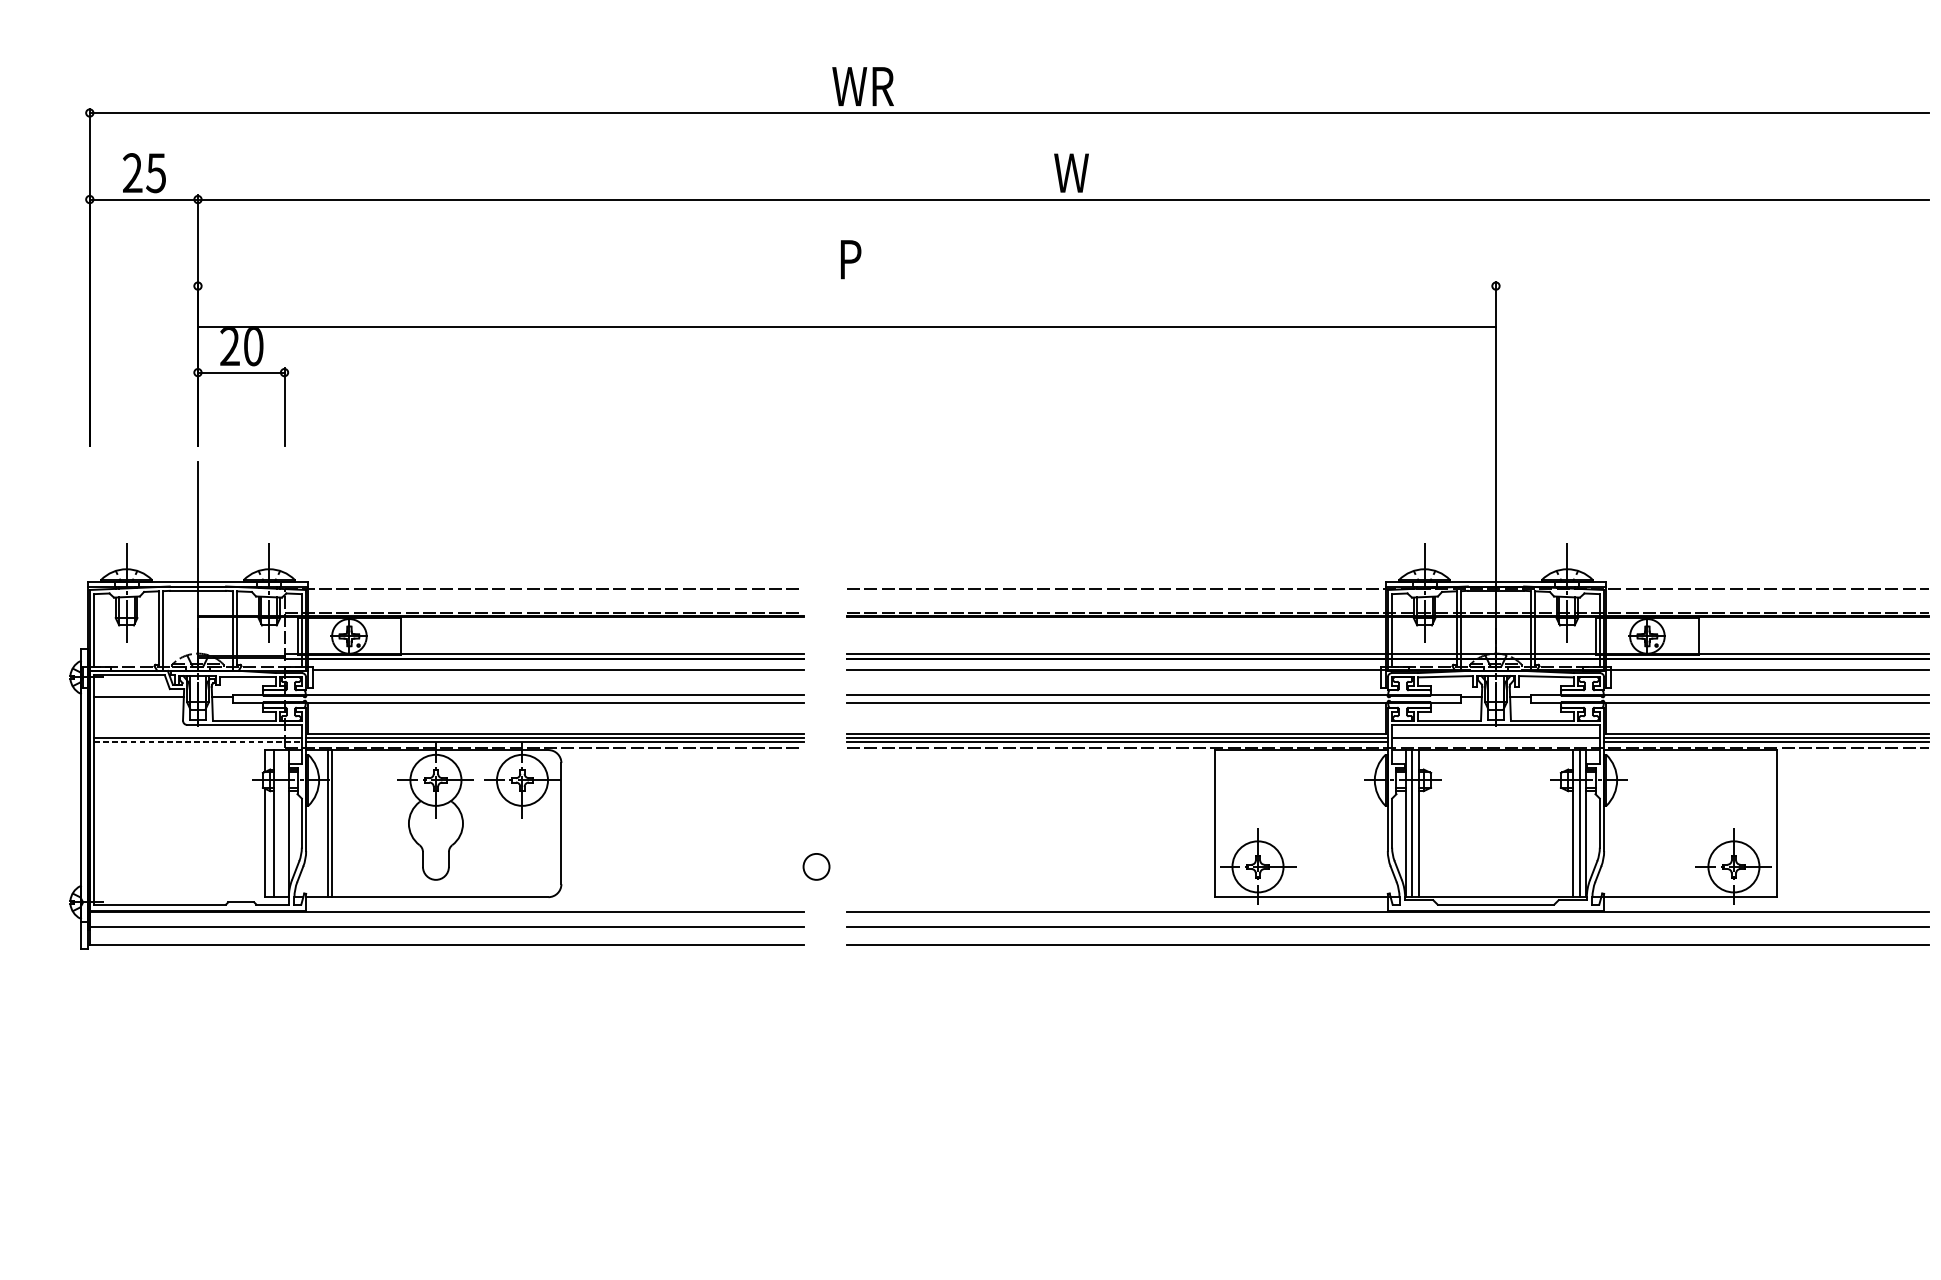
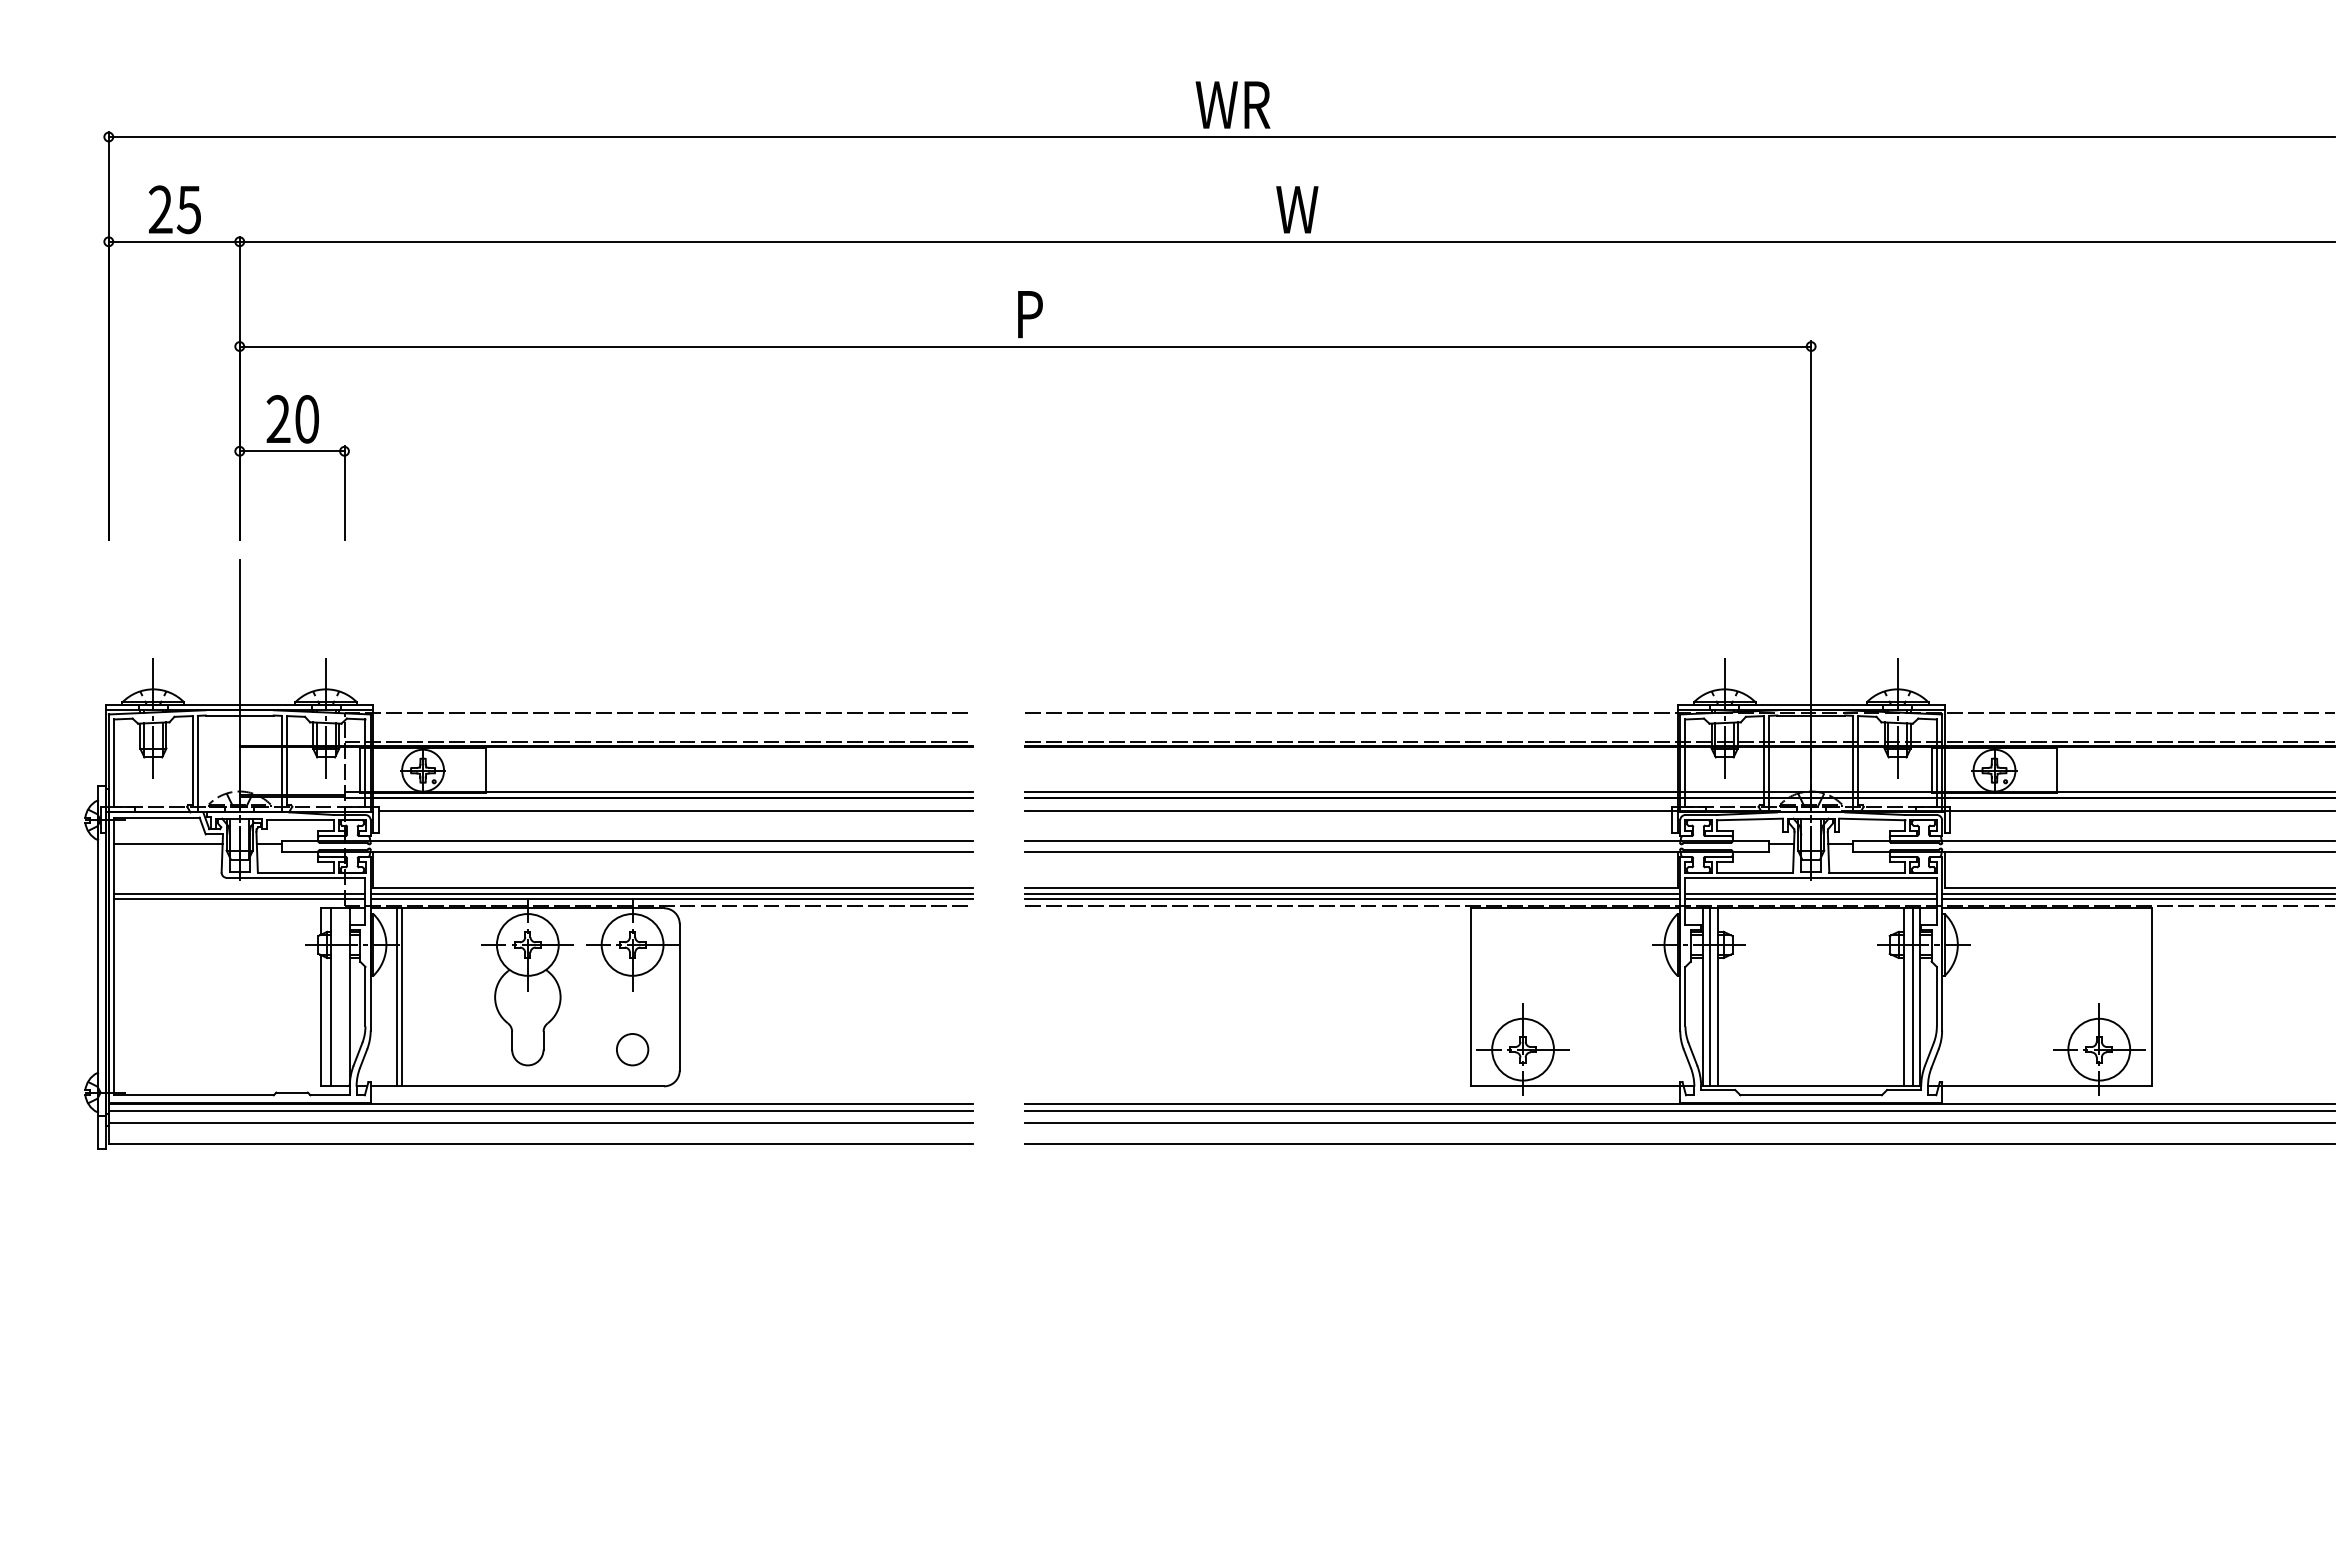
text: (862, 86) -> (1232, 104), moved
line: (847, 327) -> (1025, 346), moved
line: (197, 742) -> (239, 898), dashed -> solid
line: (1495, 742) -> (1810, 898), added
circle: (816, 866) -> (632, 1049), moved
line: (446, 917) -> (540, 1110), added
line: (1387, 917) -> (1679, 1110), added

